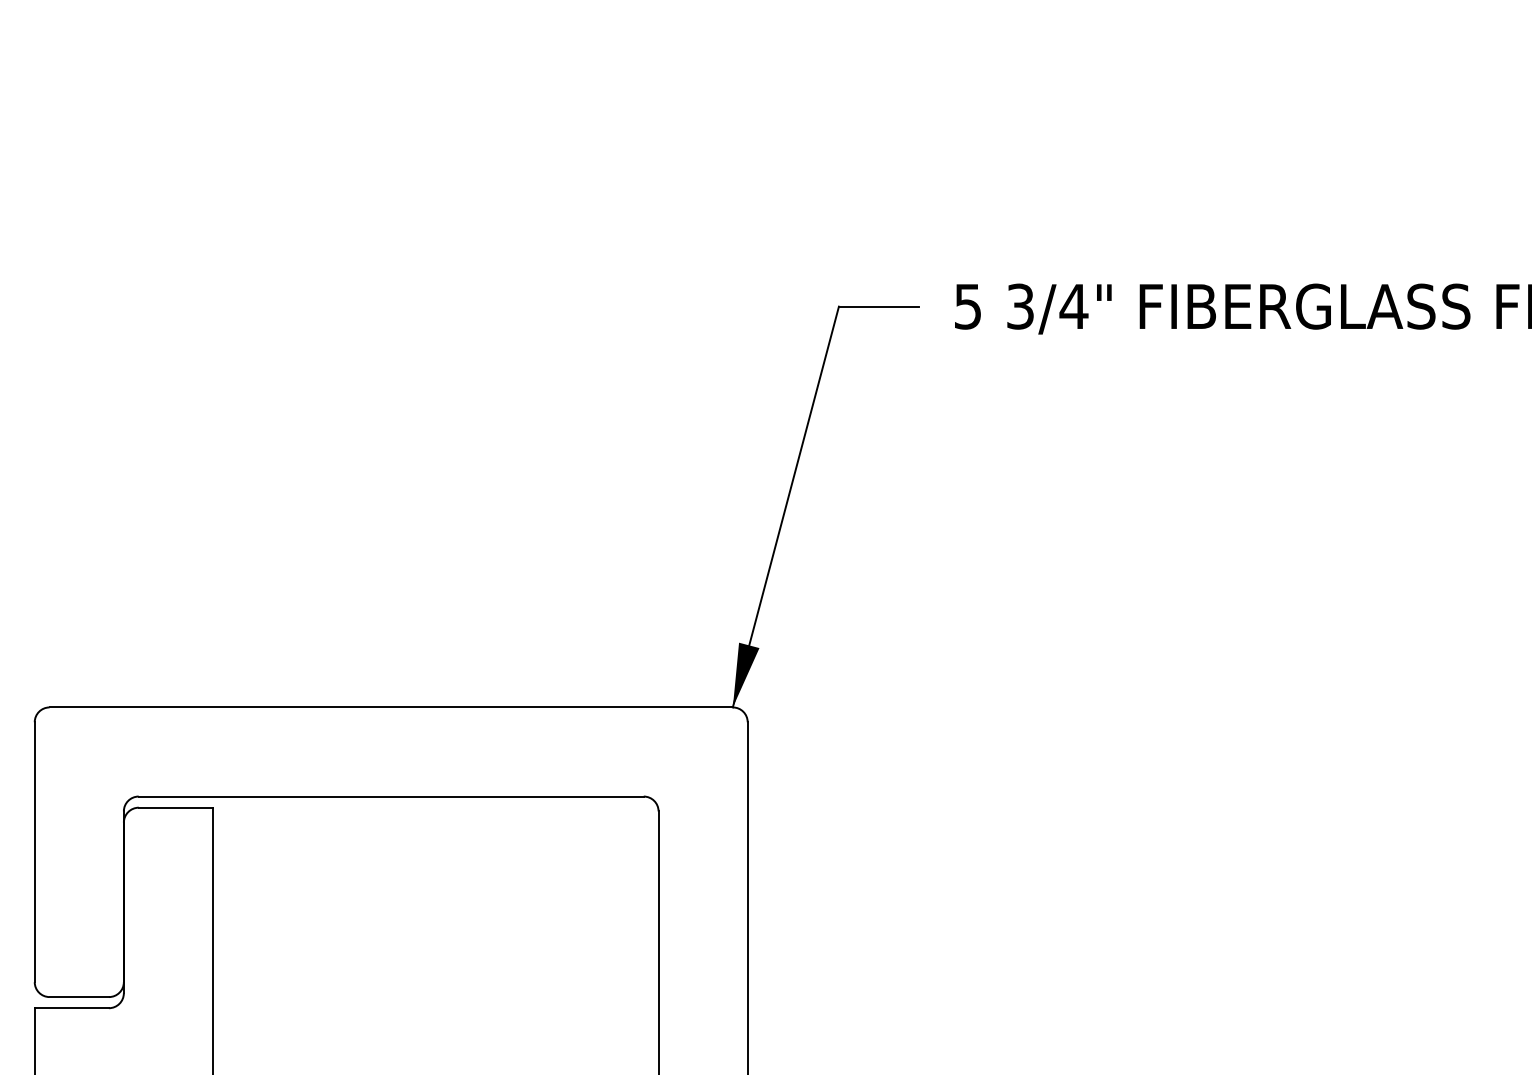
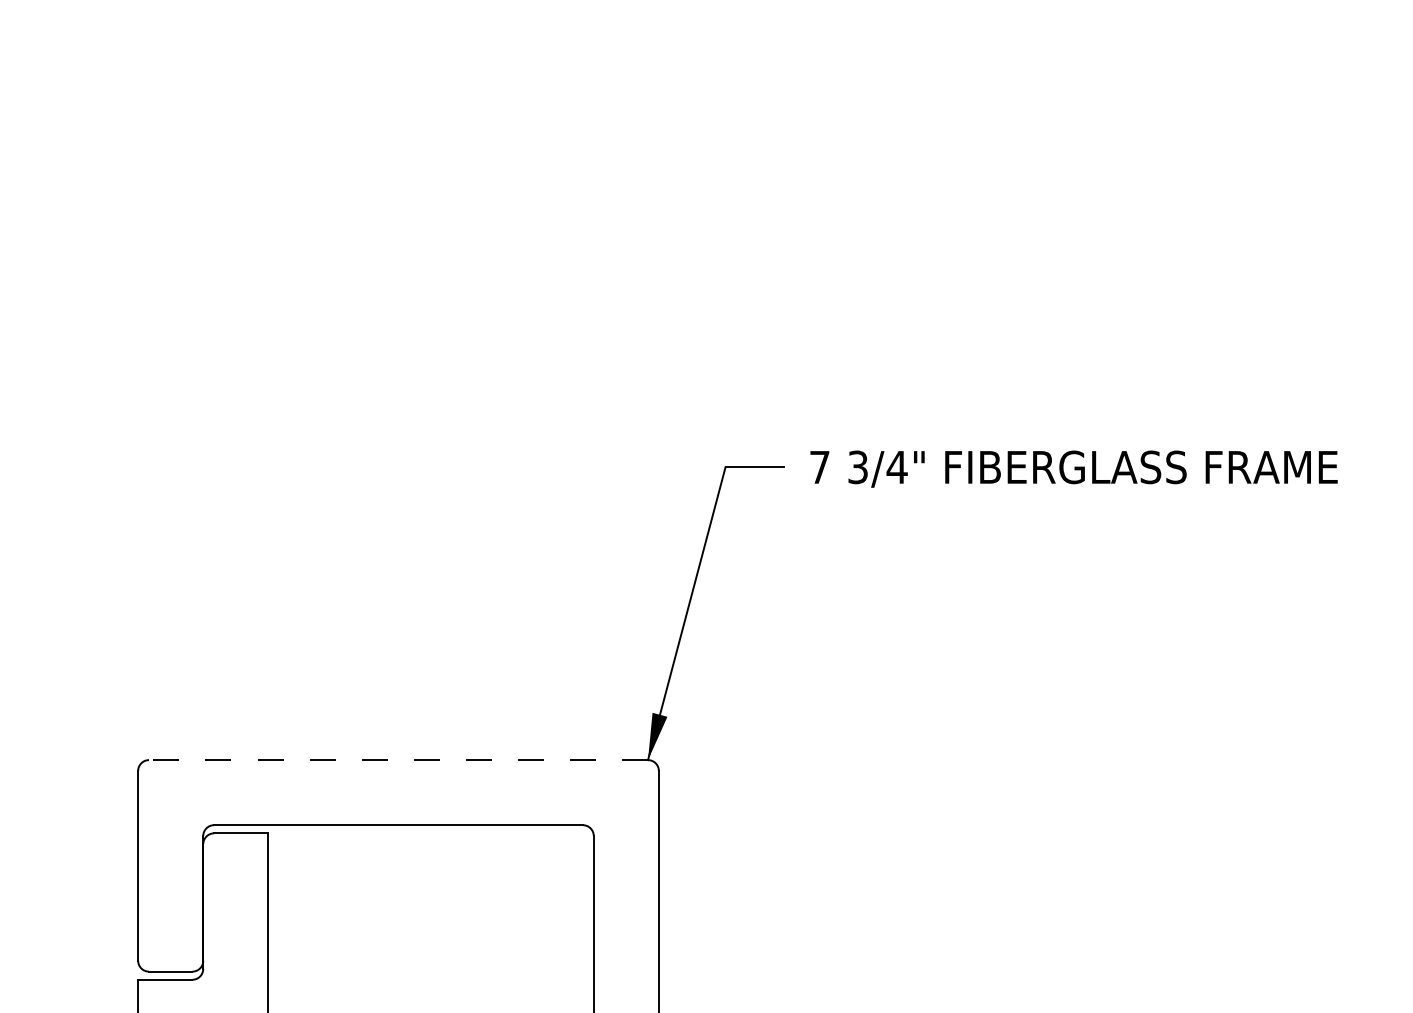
text: (967, 306) -> (819, 467), 5 -> 7
line: (391, 707) -> (398, 760), solid -> dashed

